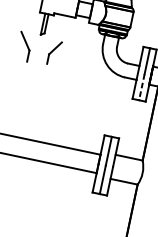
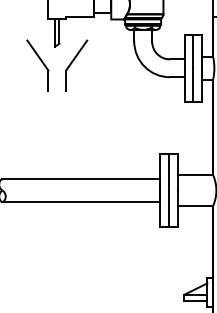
part: (23, 46) -> (37, 65), size x1.43
part: (54, 52) -> (76, 65), size x1.67
line: (142, 86) -> (193, 84), dashed -> solid

